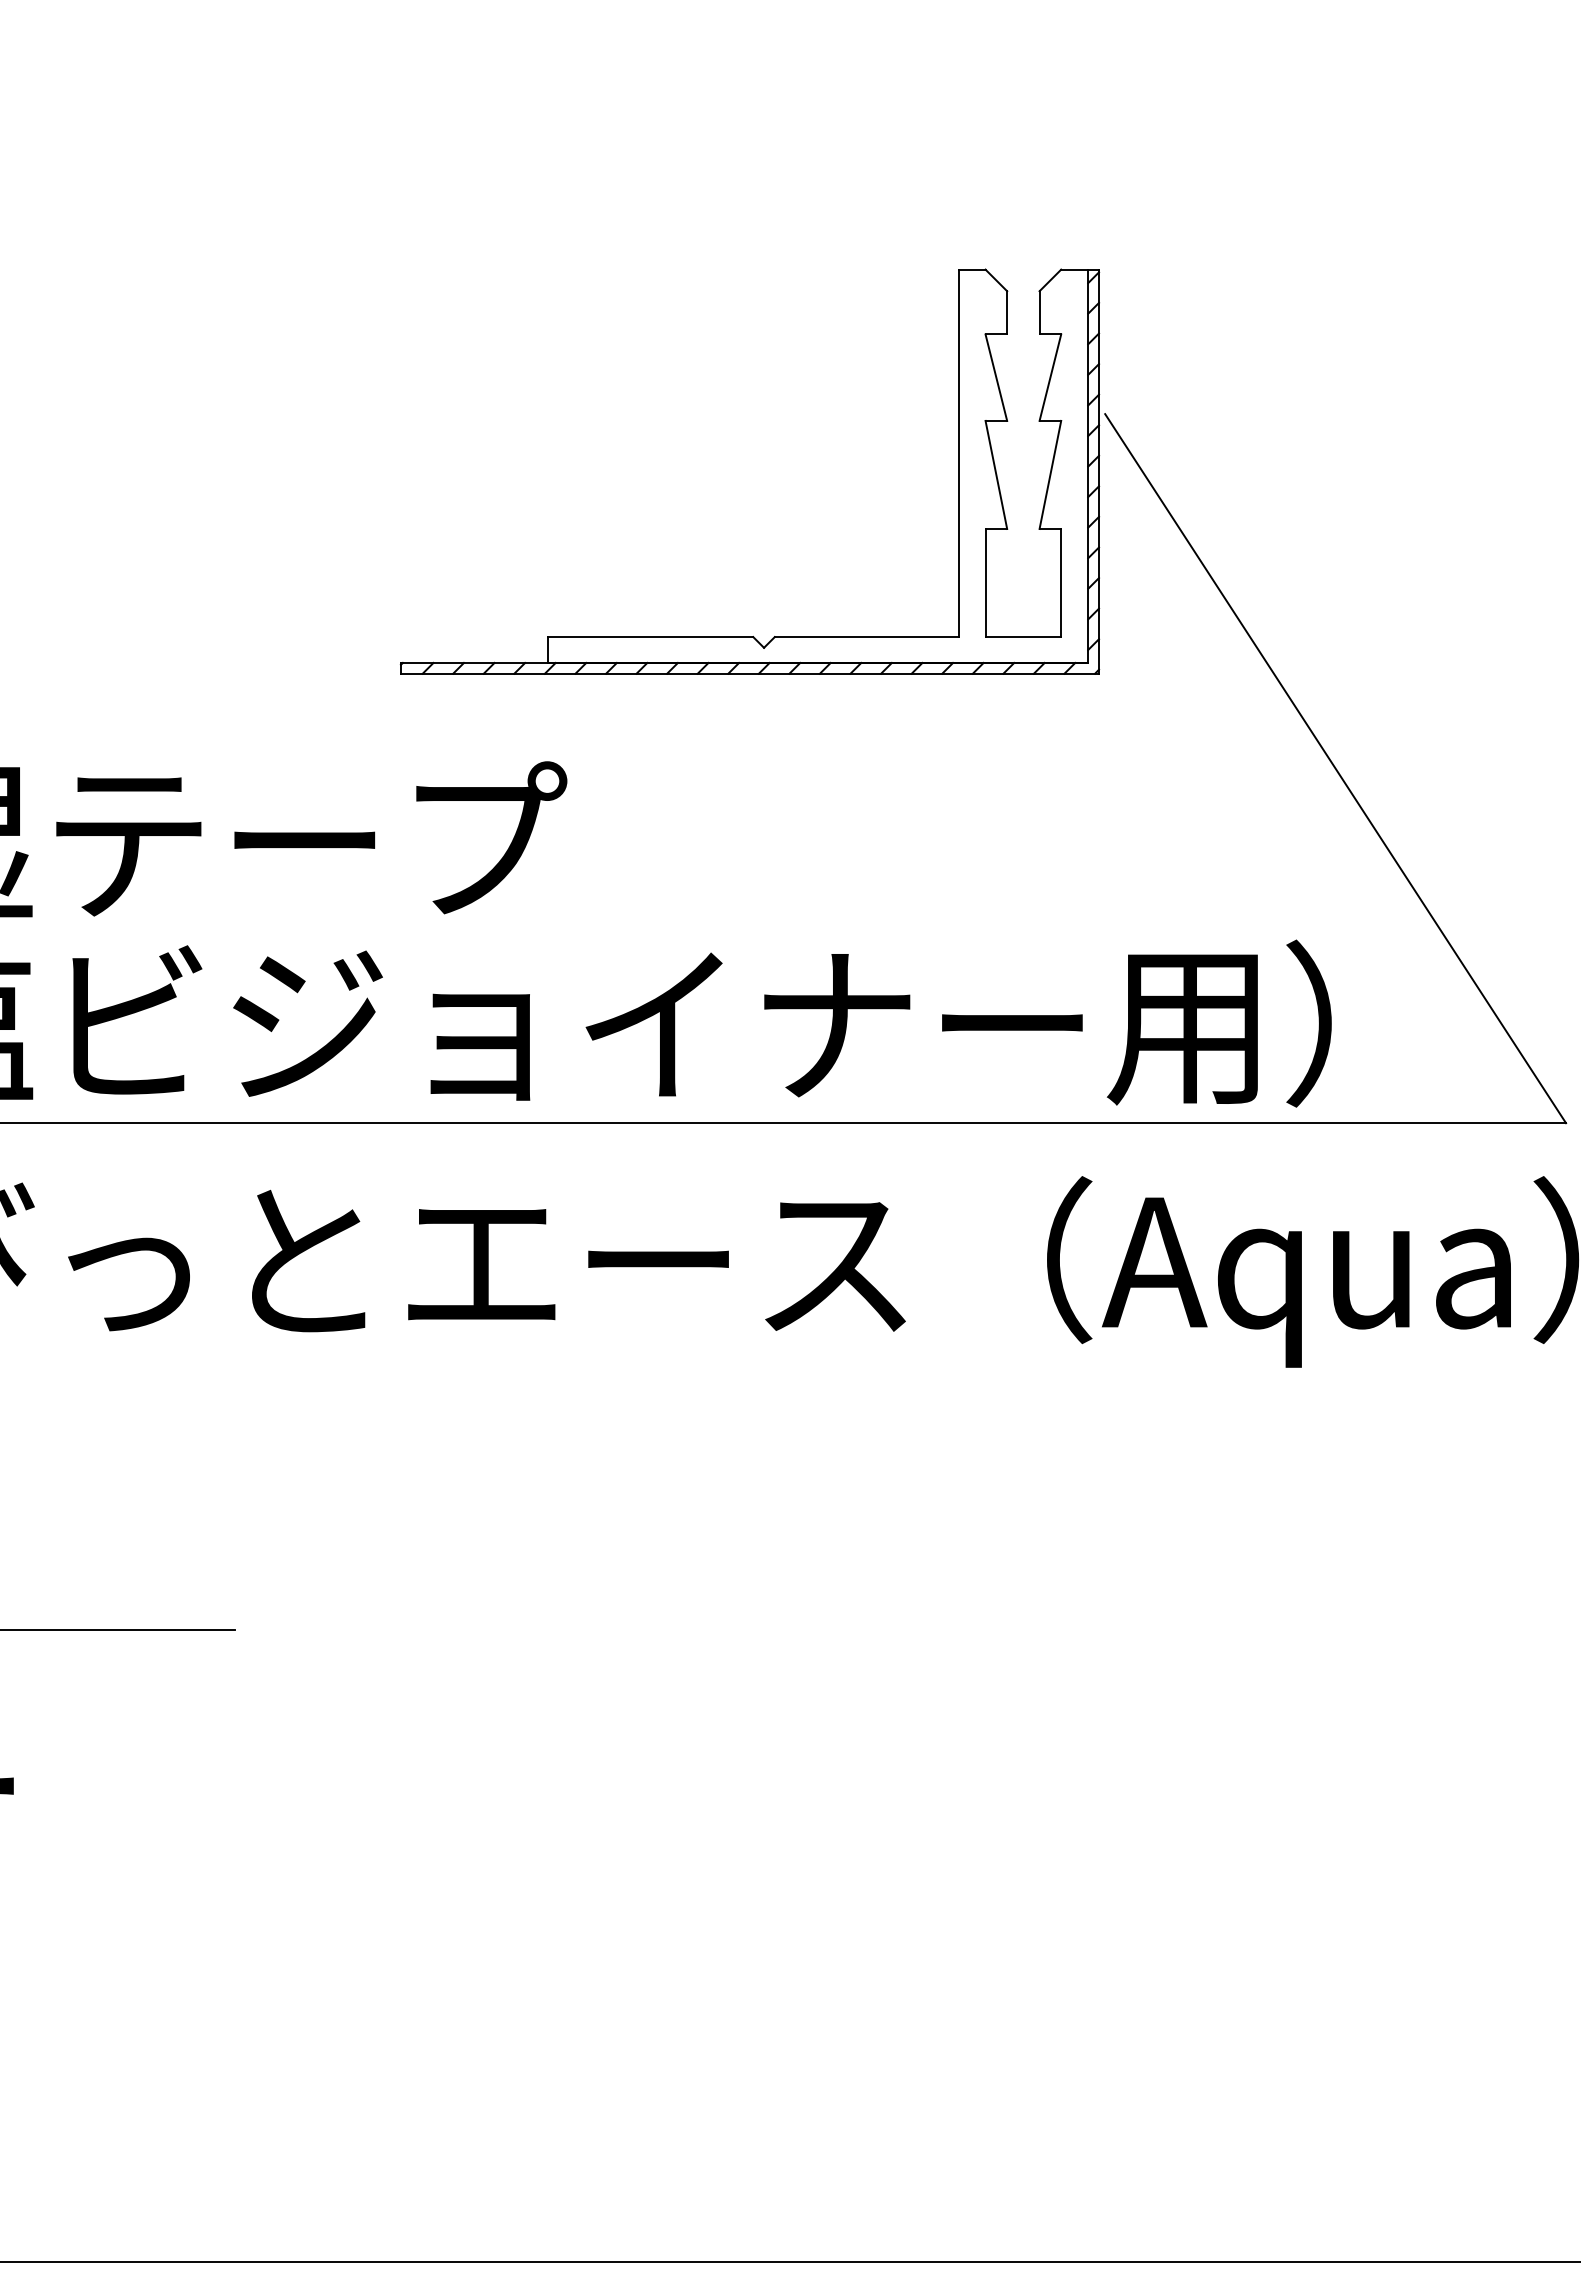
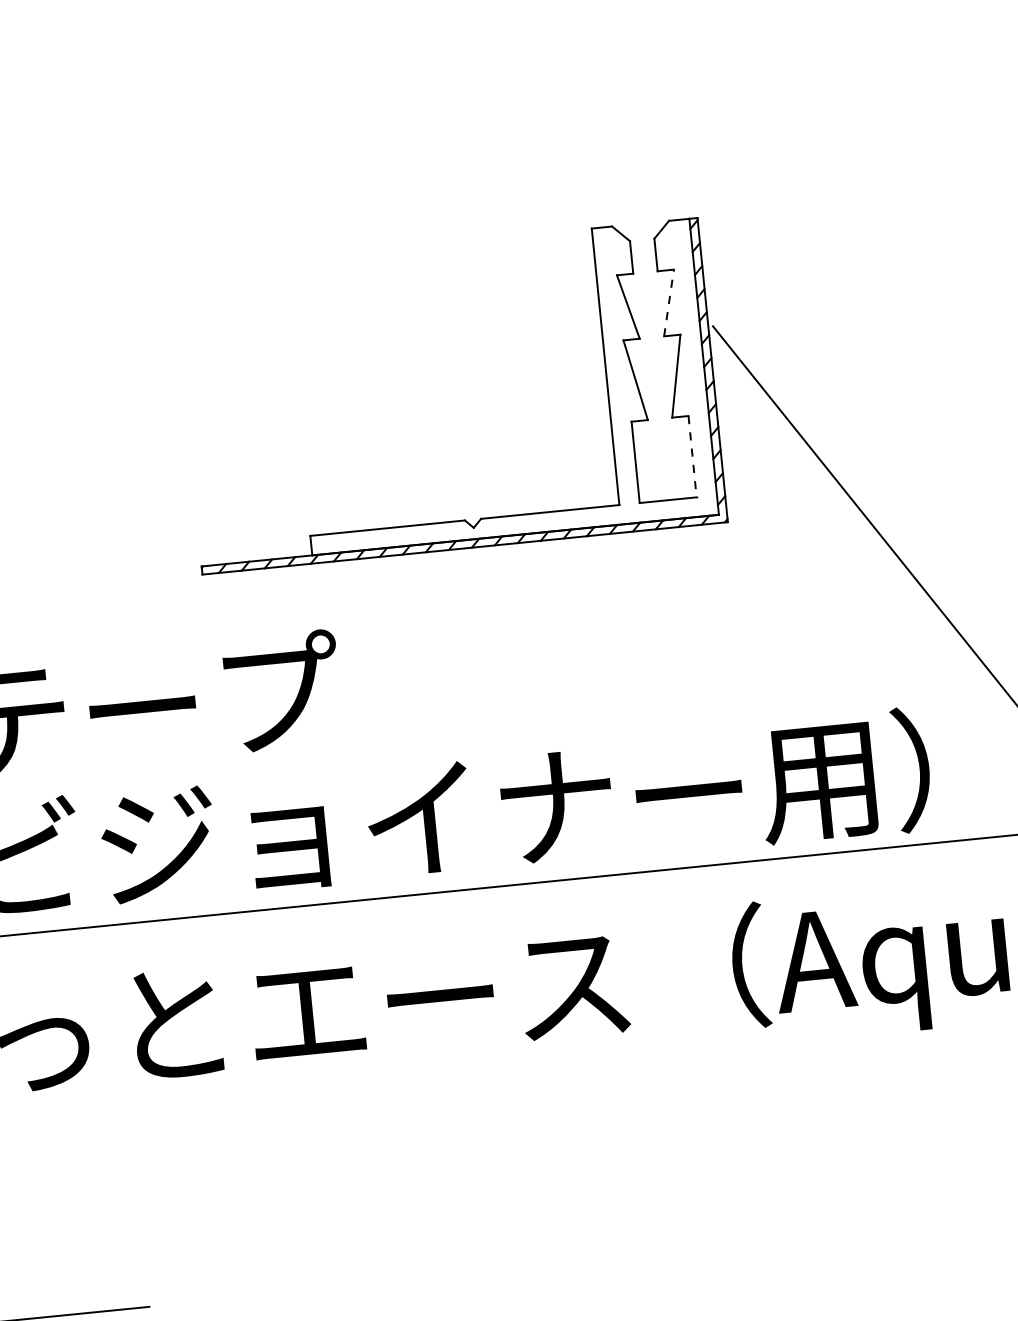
line: (1050, 377) -> (669, 302), solid -> dashed
line: (1061, 583) -> (692, 457), solid -> dashed

